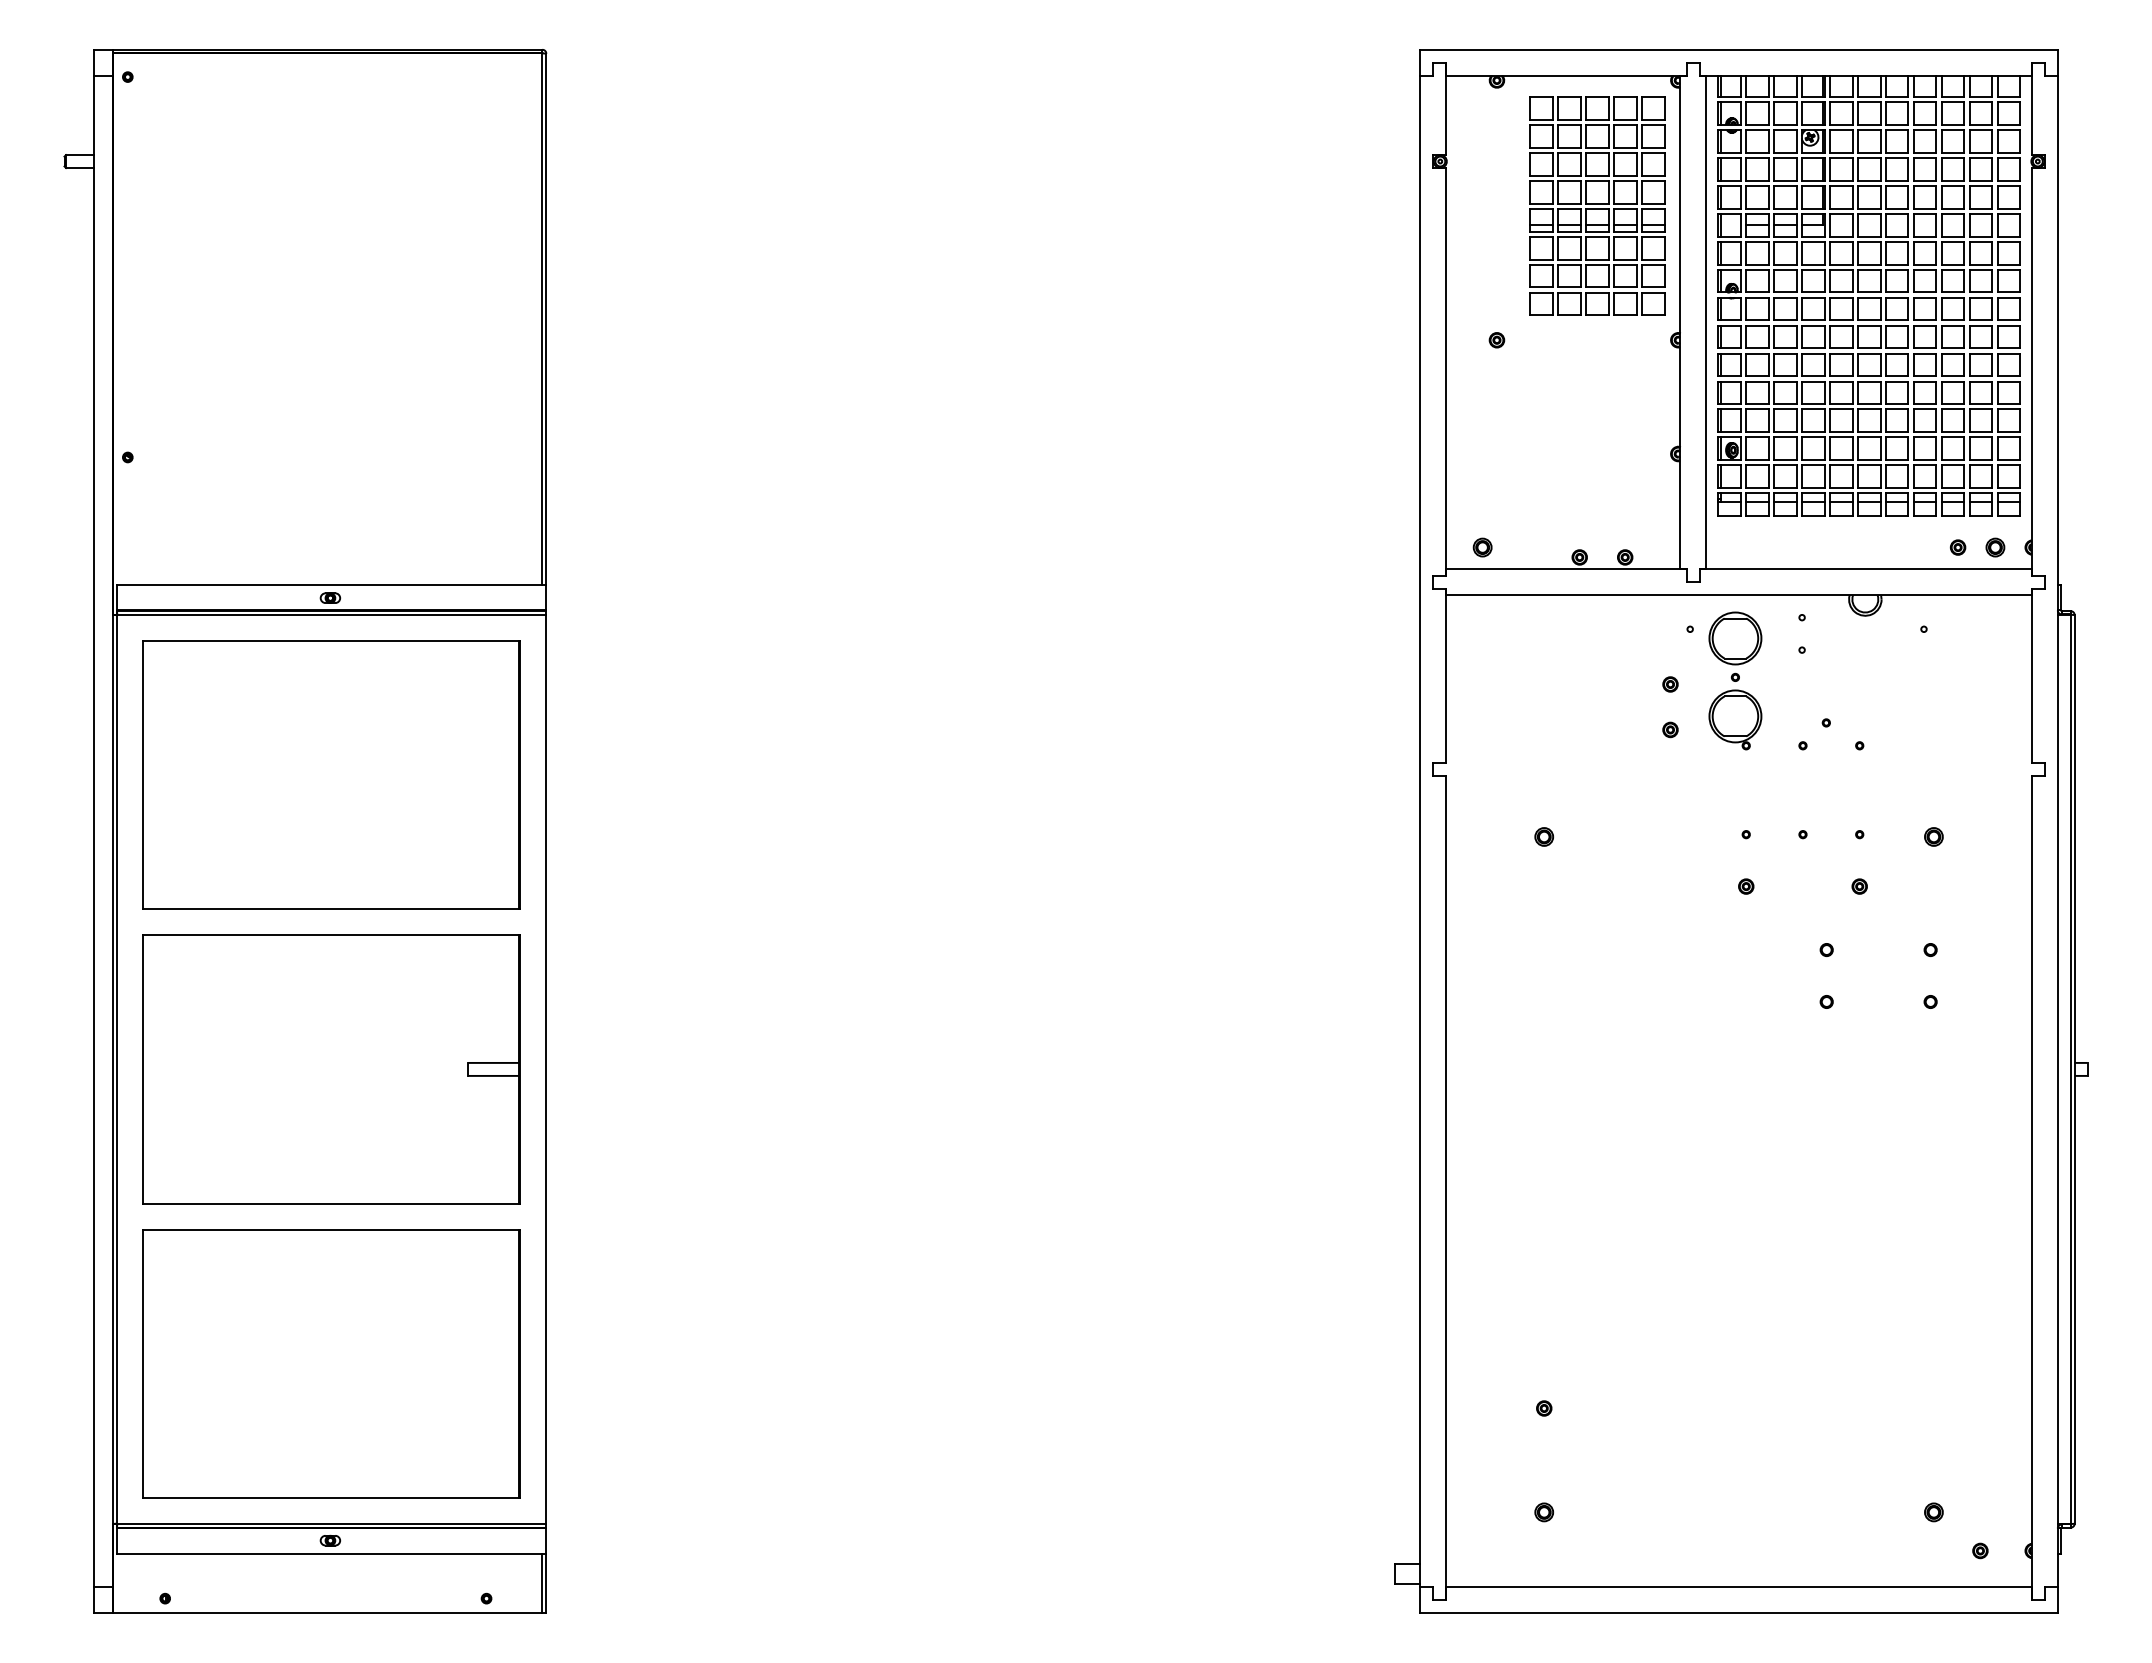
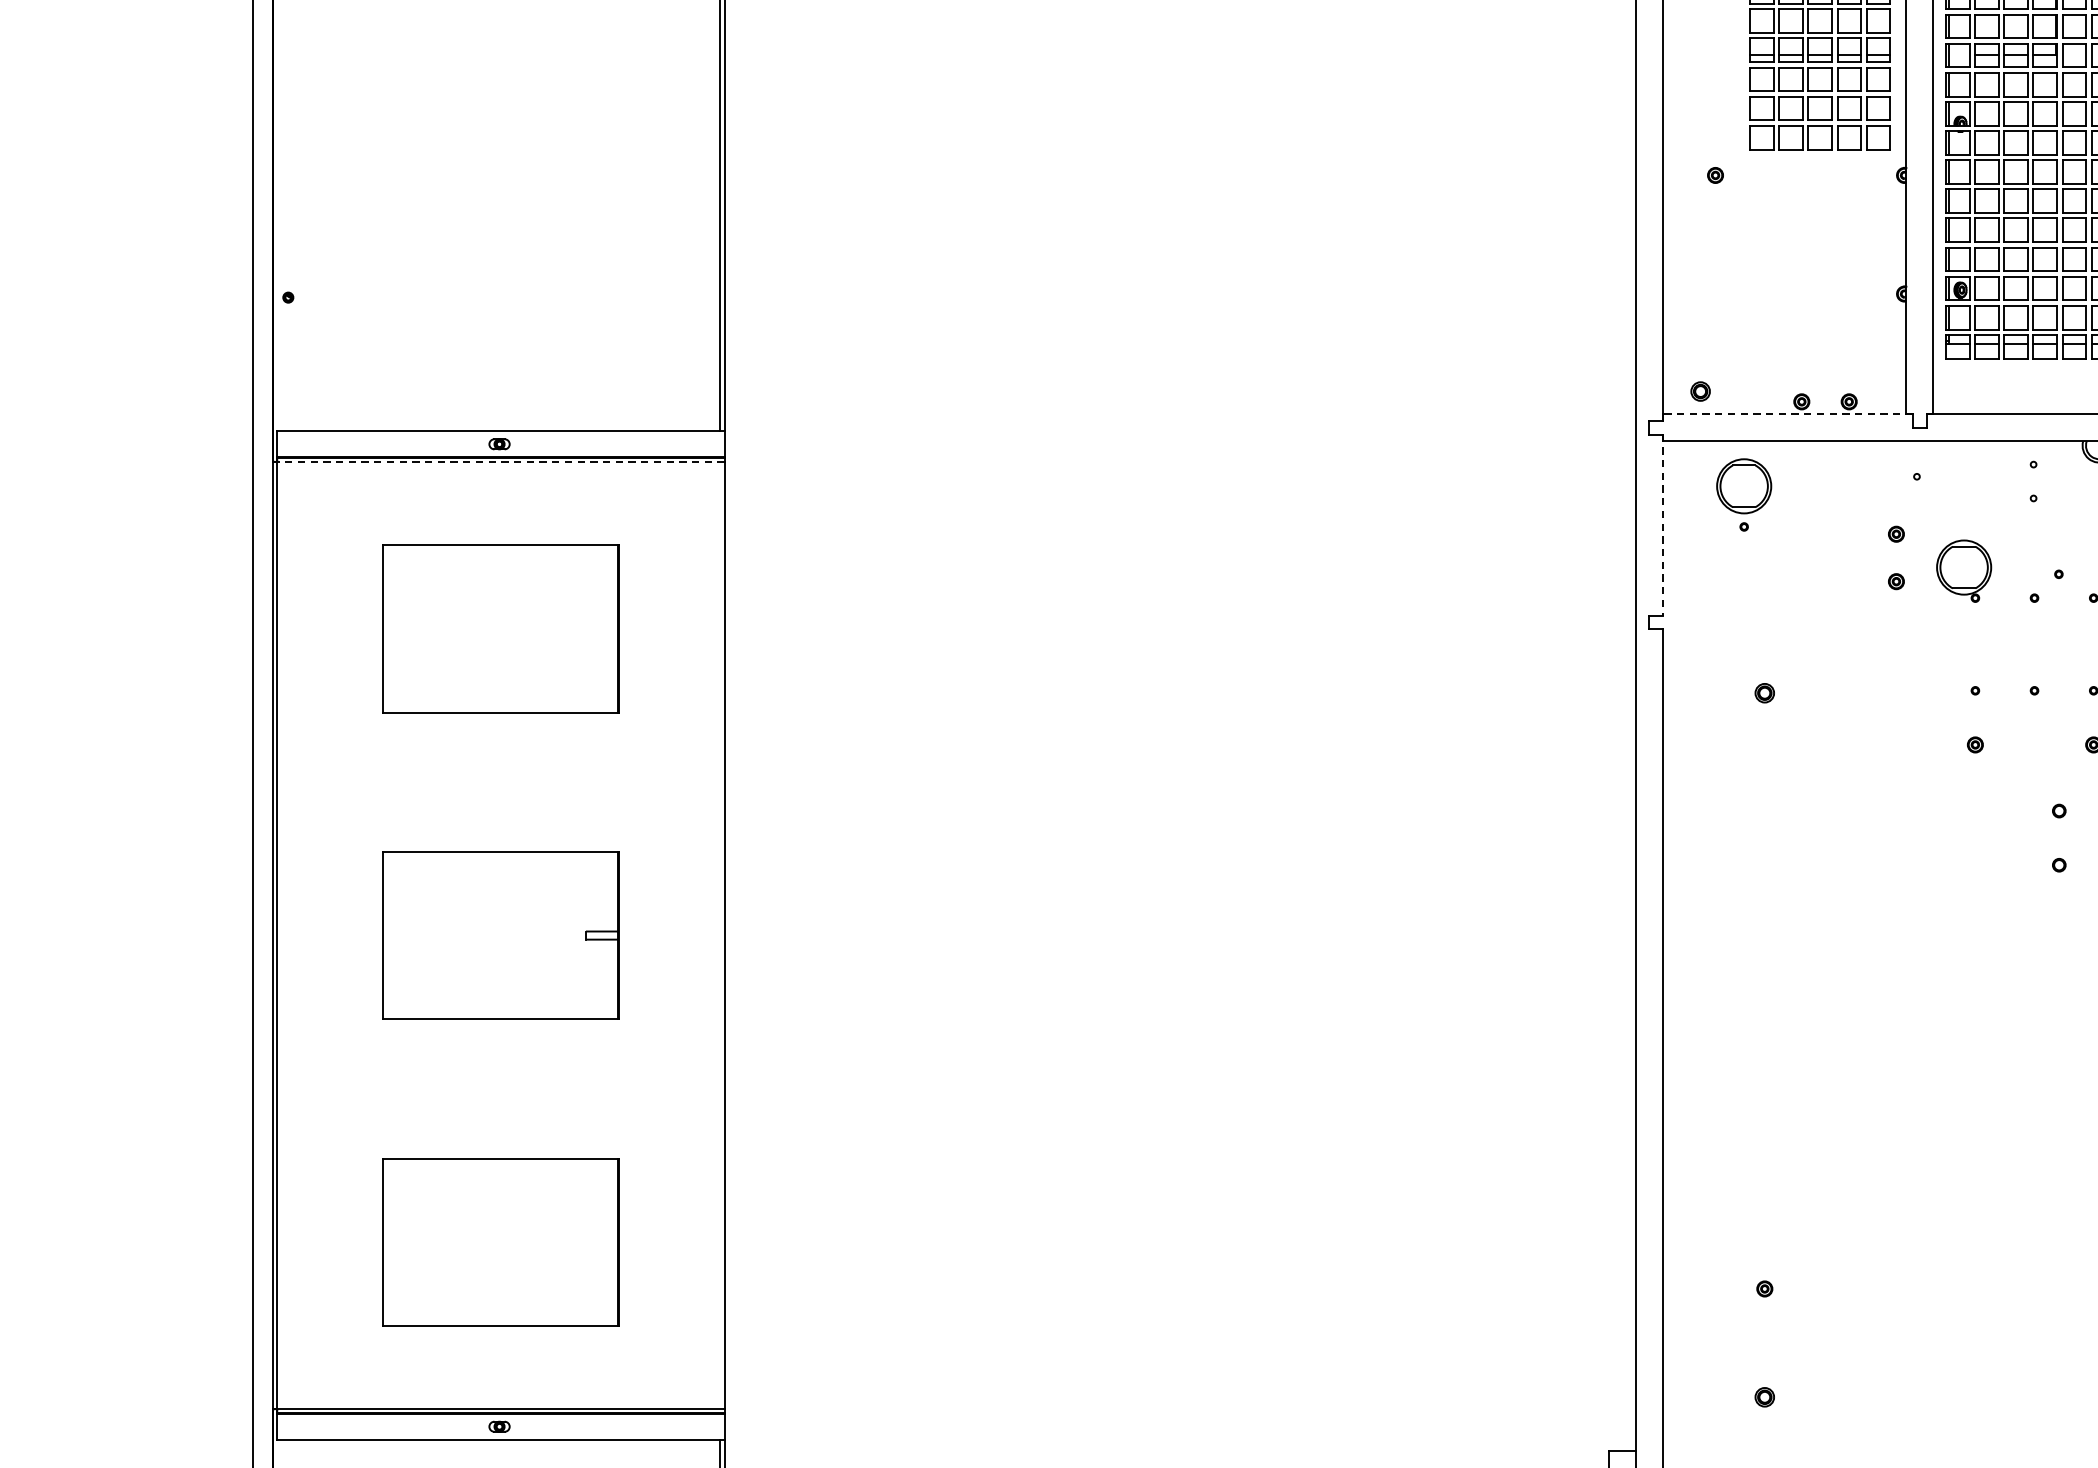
line: (1565, 569) -> (1786, 414), solid -> dashed
line: (331, 615) -> (500, 462), solid -> dashed
part: (1735, 646) -> (1744, 494), moved
line: (1446, 675) -> (1662, 524), solid -> dashed
part: (331, 774) -> (500, 628), size x0.6
part: (331, 1069) -> (500, 935), size x0.6
part: (331, 1363) -> (500, 1242), size x0.6

